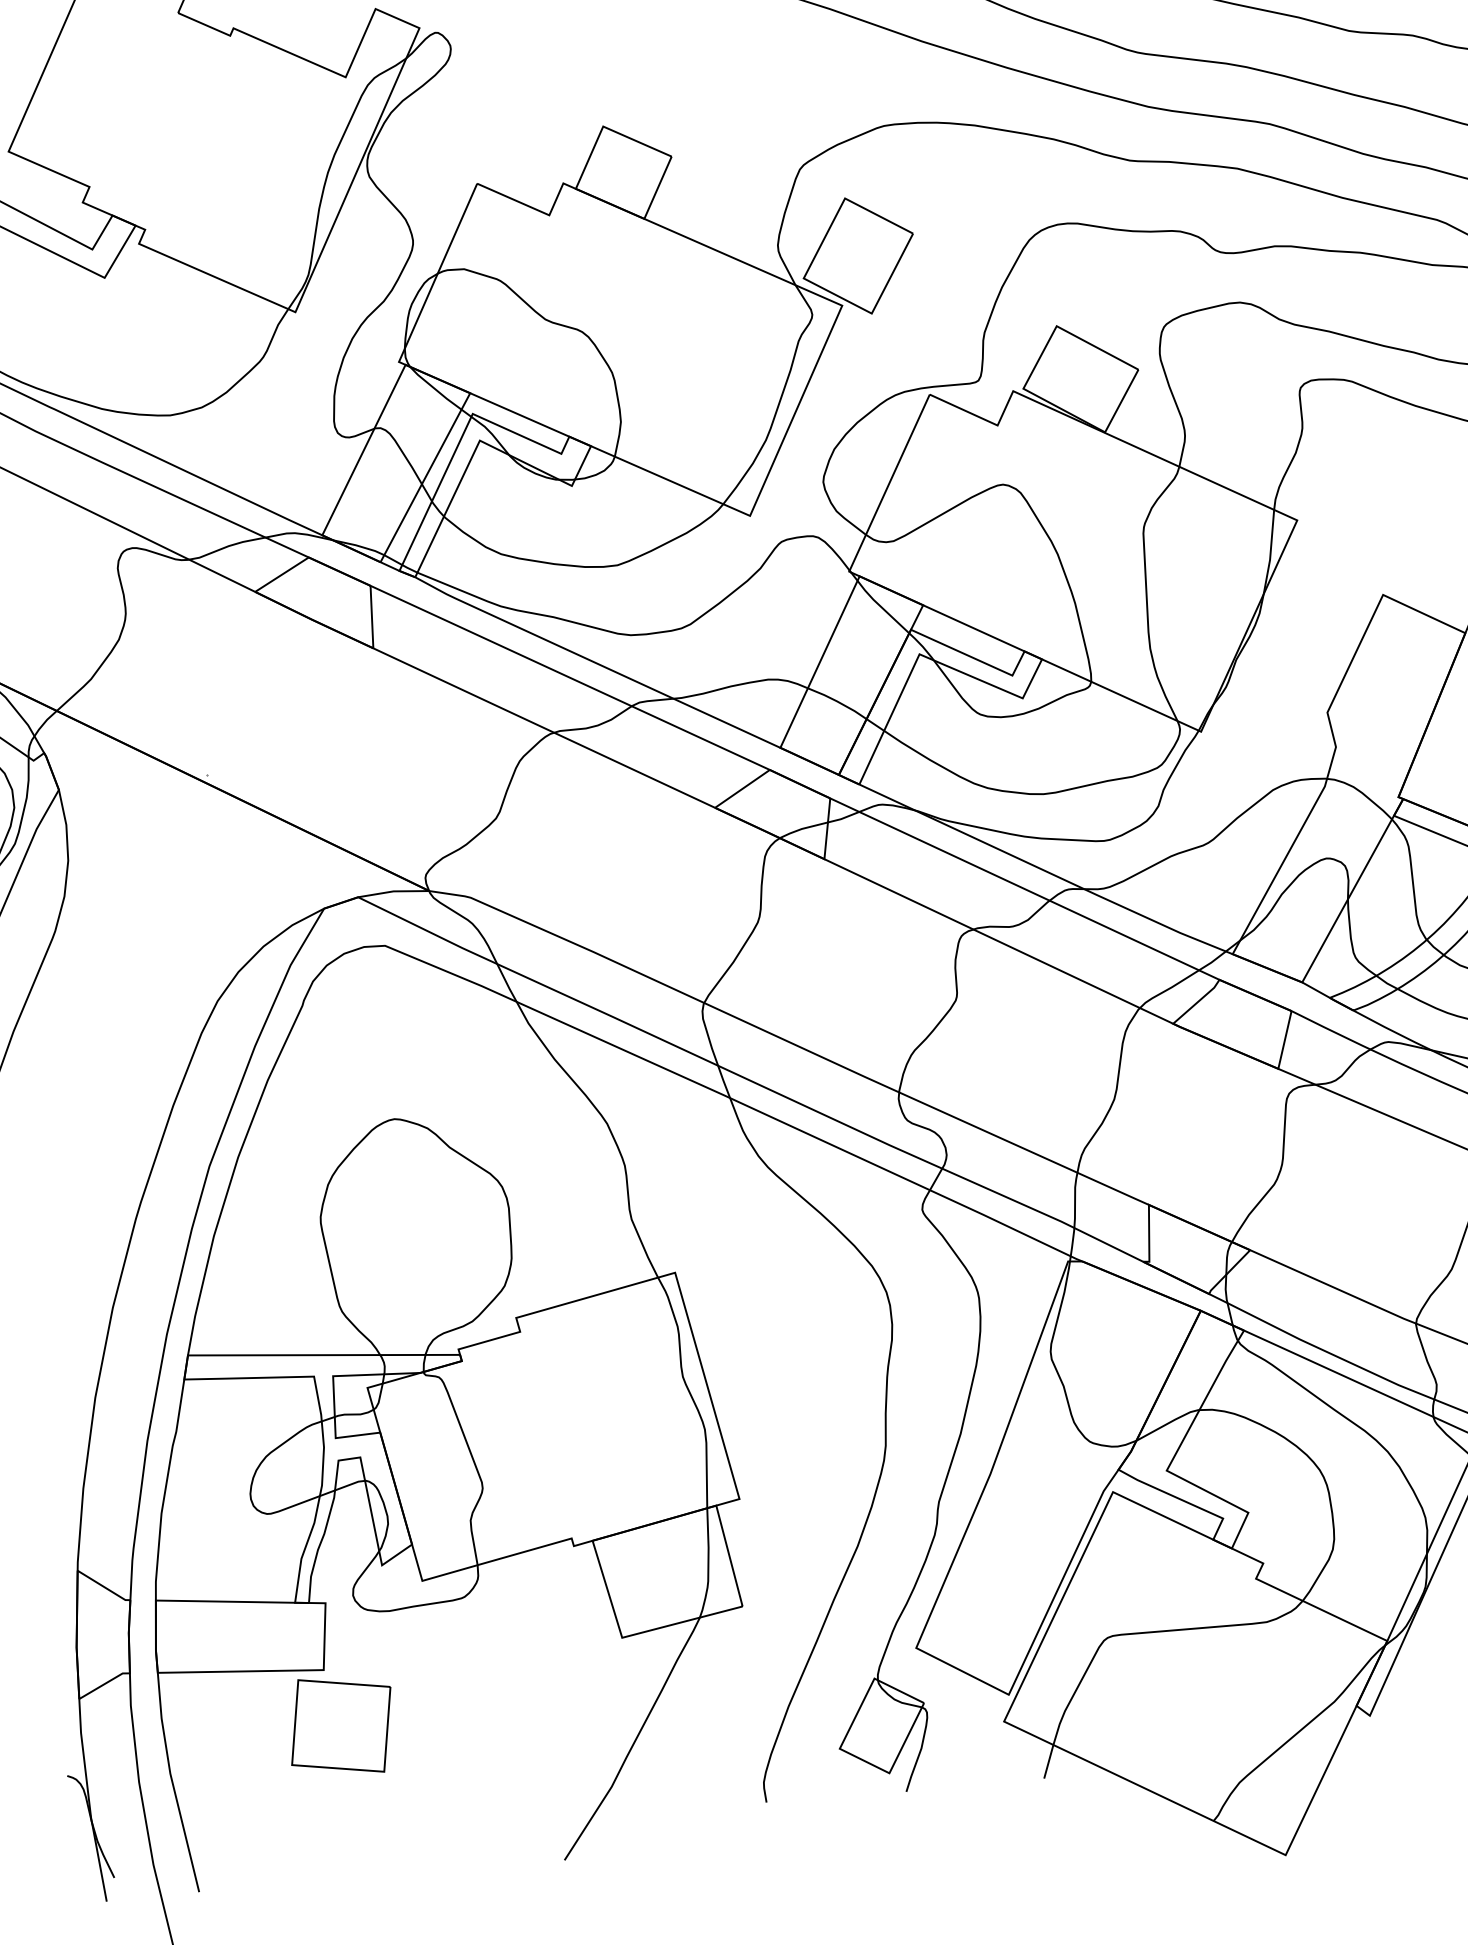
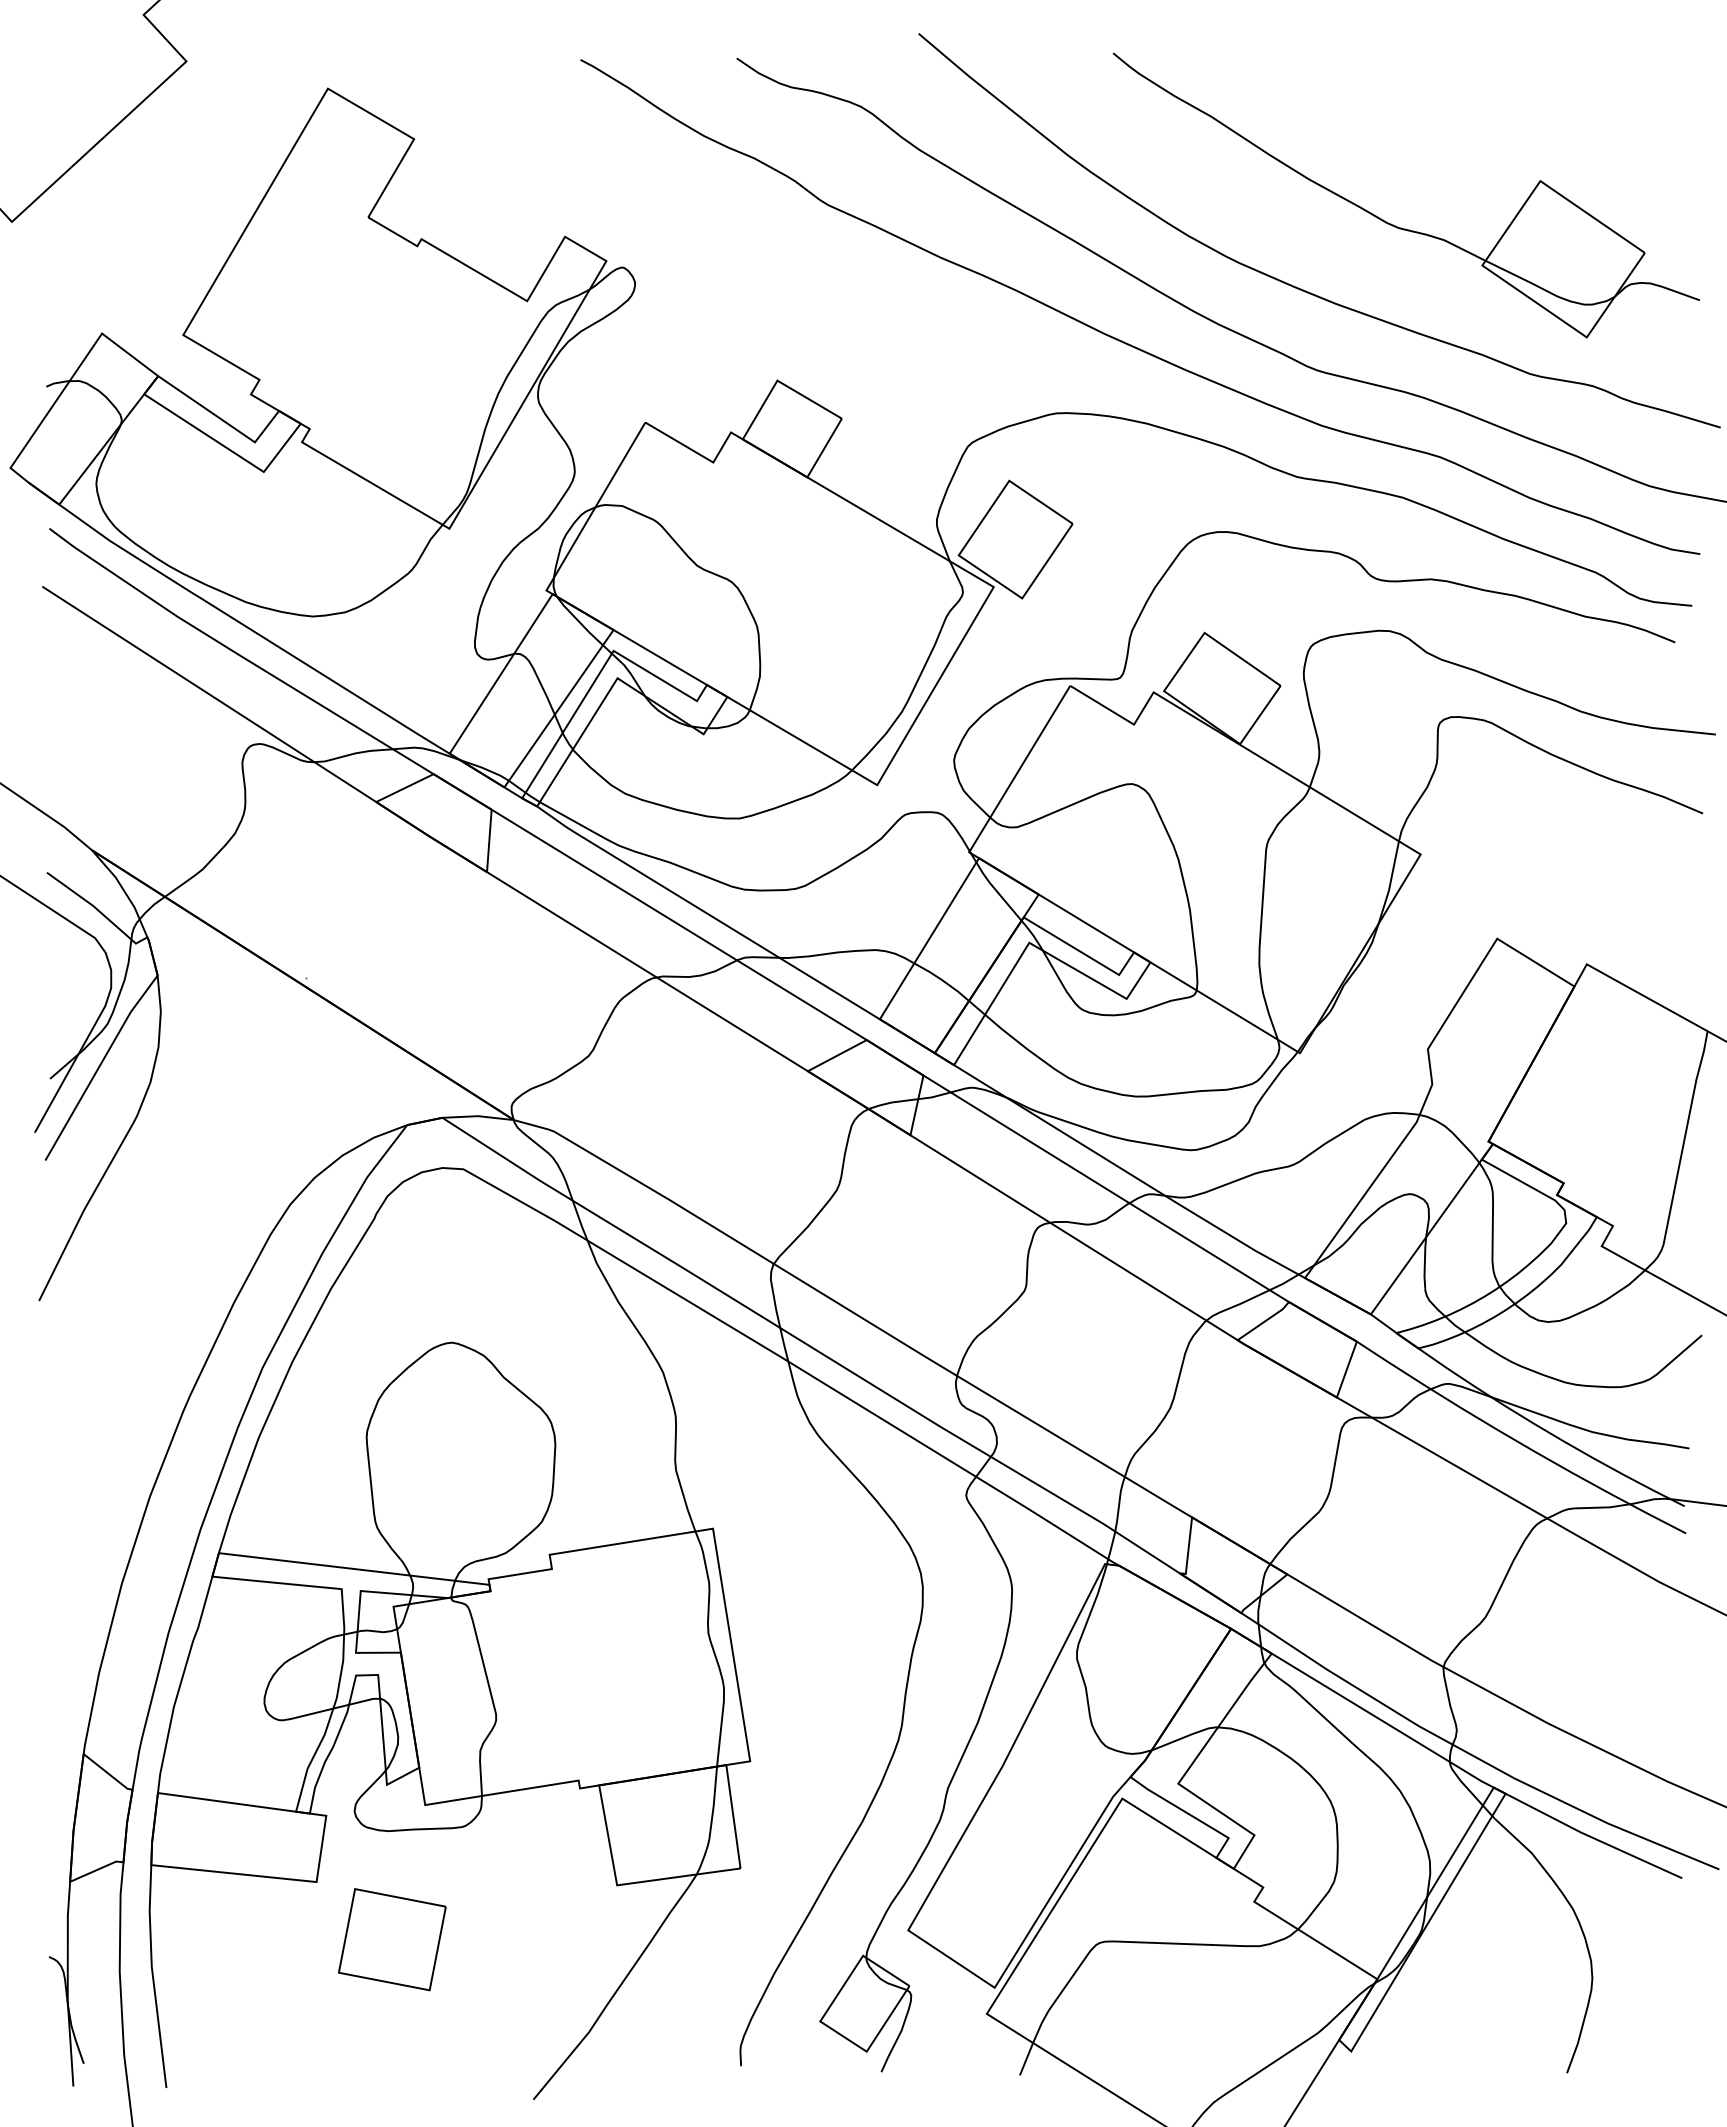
part: (341, 1725) -> (392, 1939), moved

